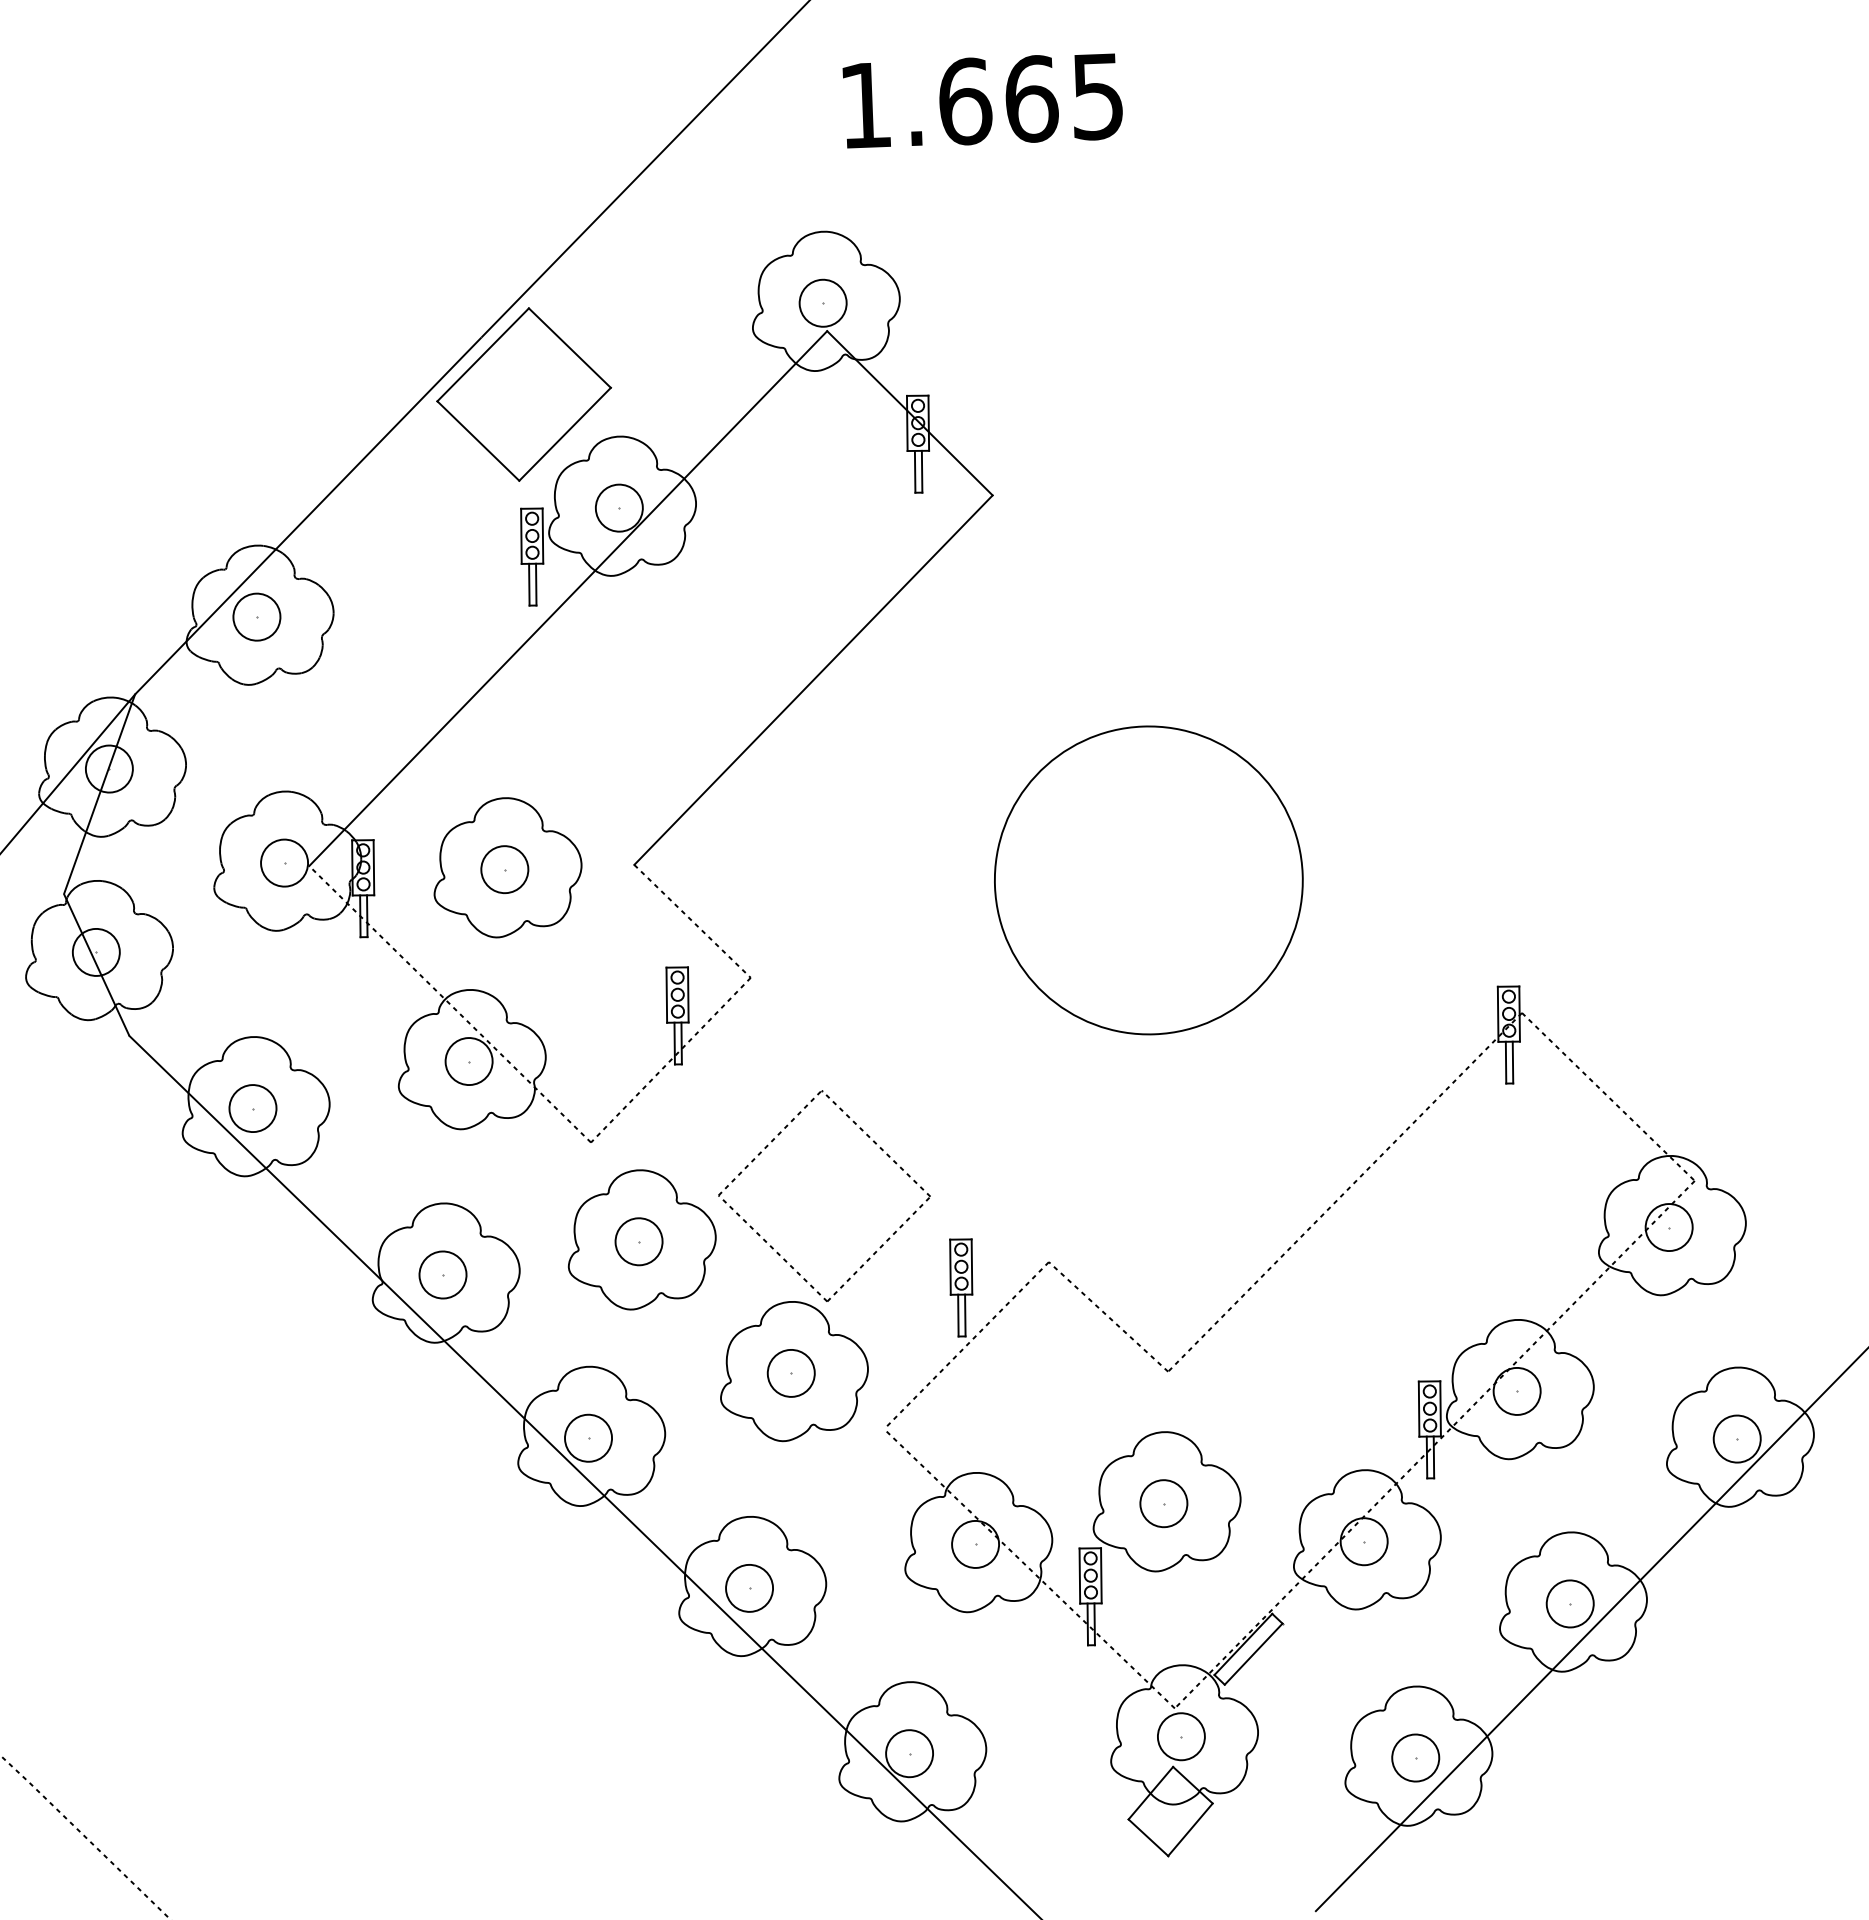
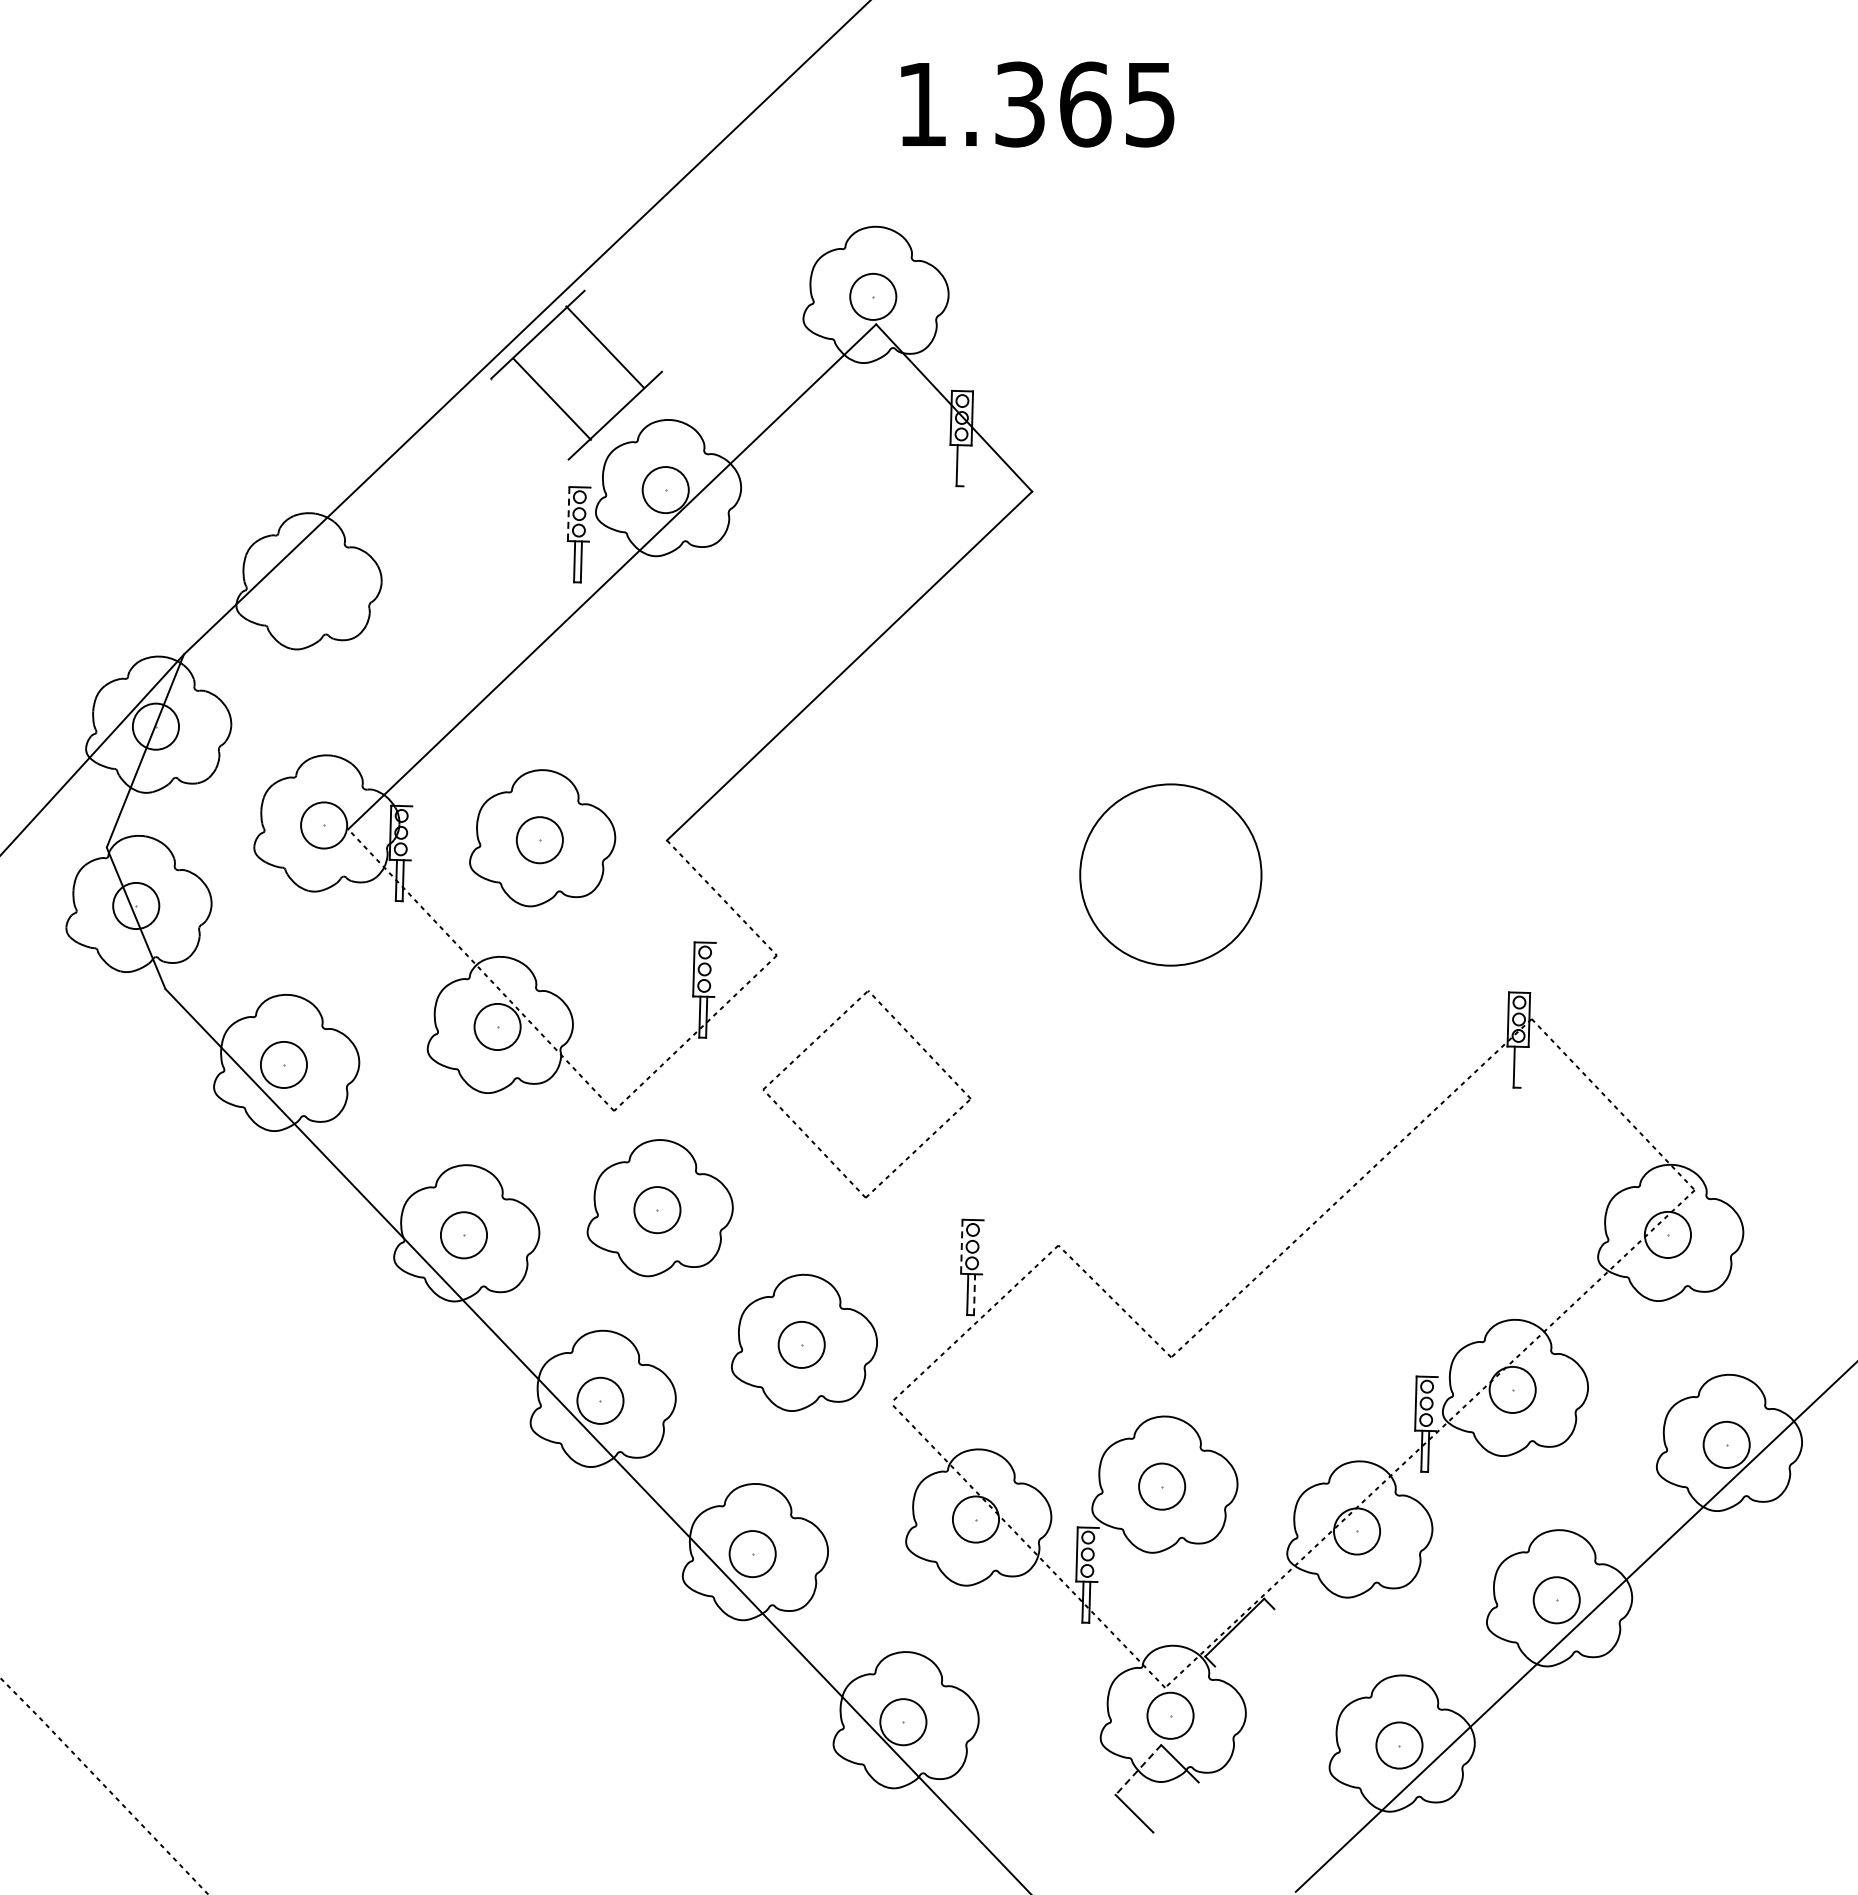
text: (965, 101) -> (1020, 104), 1.665 -> 1.365
line: (569, 347) -> (551, 398), moved
line: (477, 440) -> (604, 346), moved
line: (921, 471) -> (963, 465), removed
line: (542, 535) -> (589, 514), removed
line: (521, 536) -> (568, 514), solid -> dashed
part: (257, 617) -> (306, 583), removed
line: (373, 867) -> (411, 833), removed
circle: (1148, 879) -> (1170, 874), size x0.6
line: (687, 994) -> (714, 969), removed
line: (1512, 1061) -> (1520, 1066), removed
part: (774, 1248) -> (815, 1143), moved
line: (950, 1267) -> (961, 1247), solid -> dashed
line: (971, 1267) -> (982, 1247), removed
line: (965, 1315) -> (974, 1294), solid -> dashed
line: (1440, 1409) -> (1436, 1404), removed
line: (1100, 1575) -> (1097, 1554), removed
line: (1253, 1654) -> (1244, 1637), removed
line: (1150, 1793) -> (1138, 1770), solid -> dashed
line: (1190, 1829) -> (1175, 1807), removed

